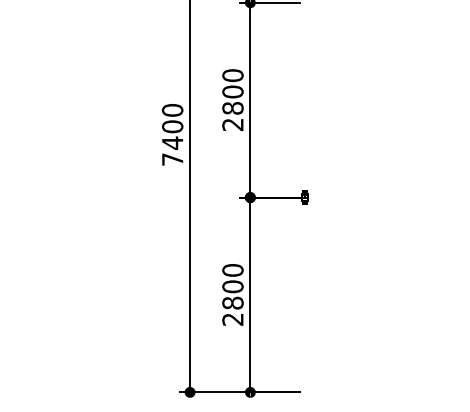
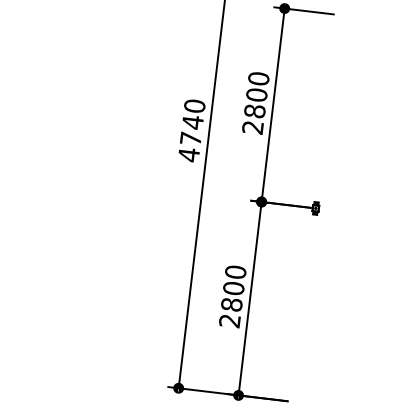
text: (172, 143) -> (190, 139), 7400 -> 4740

